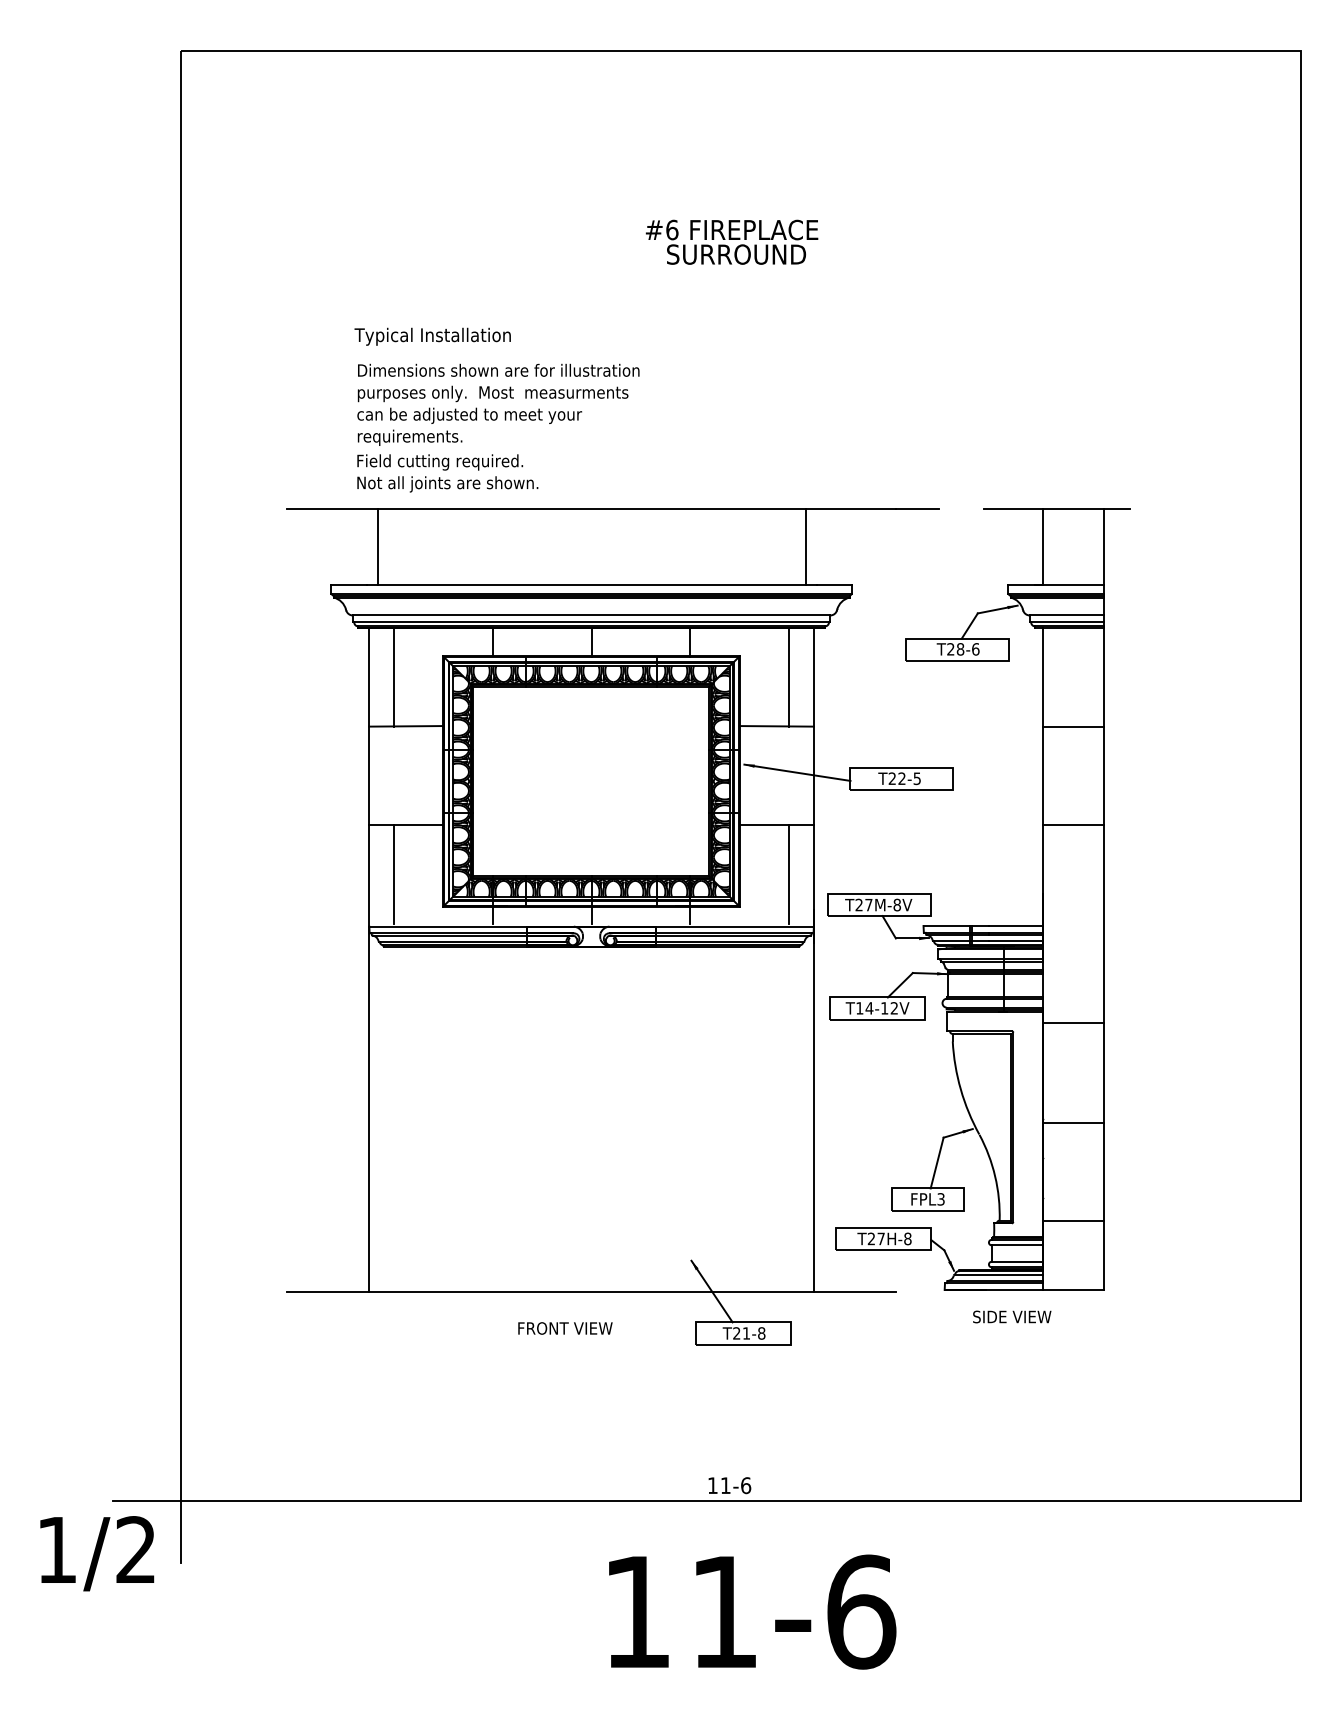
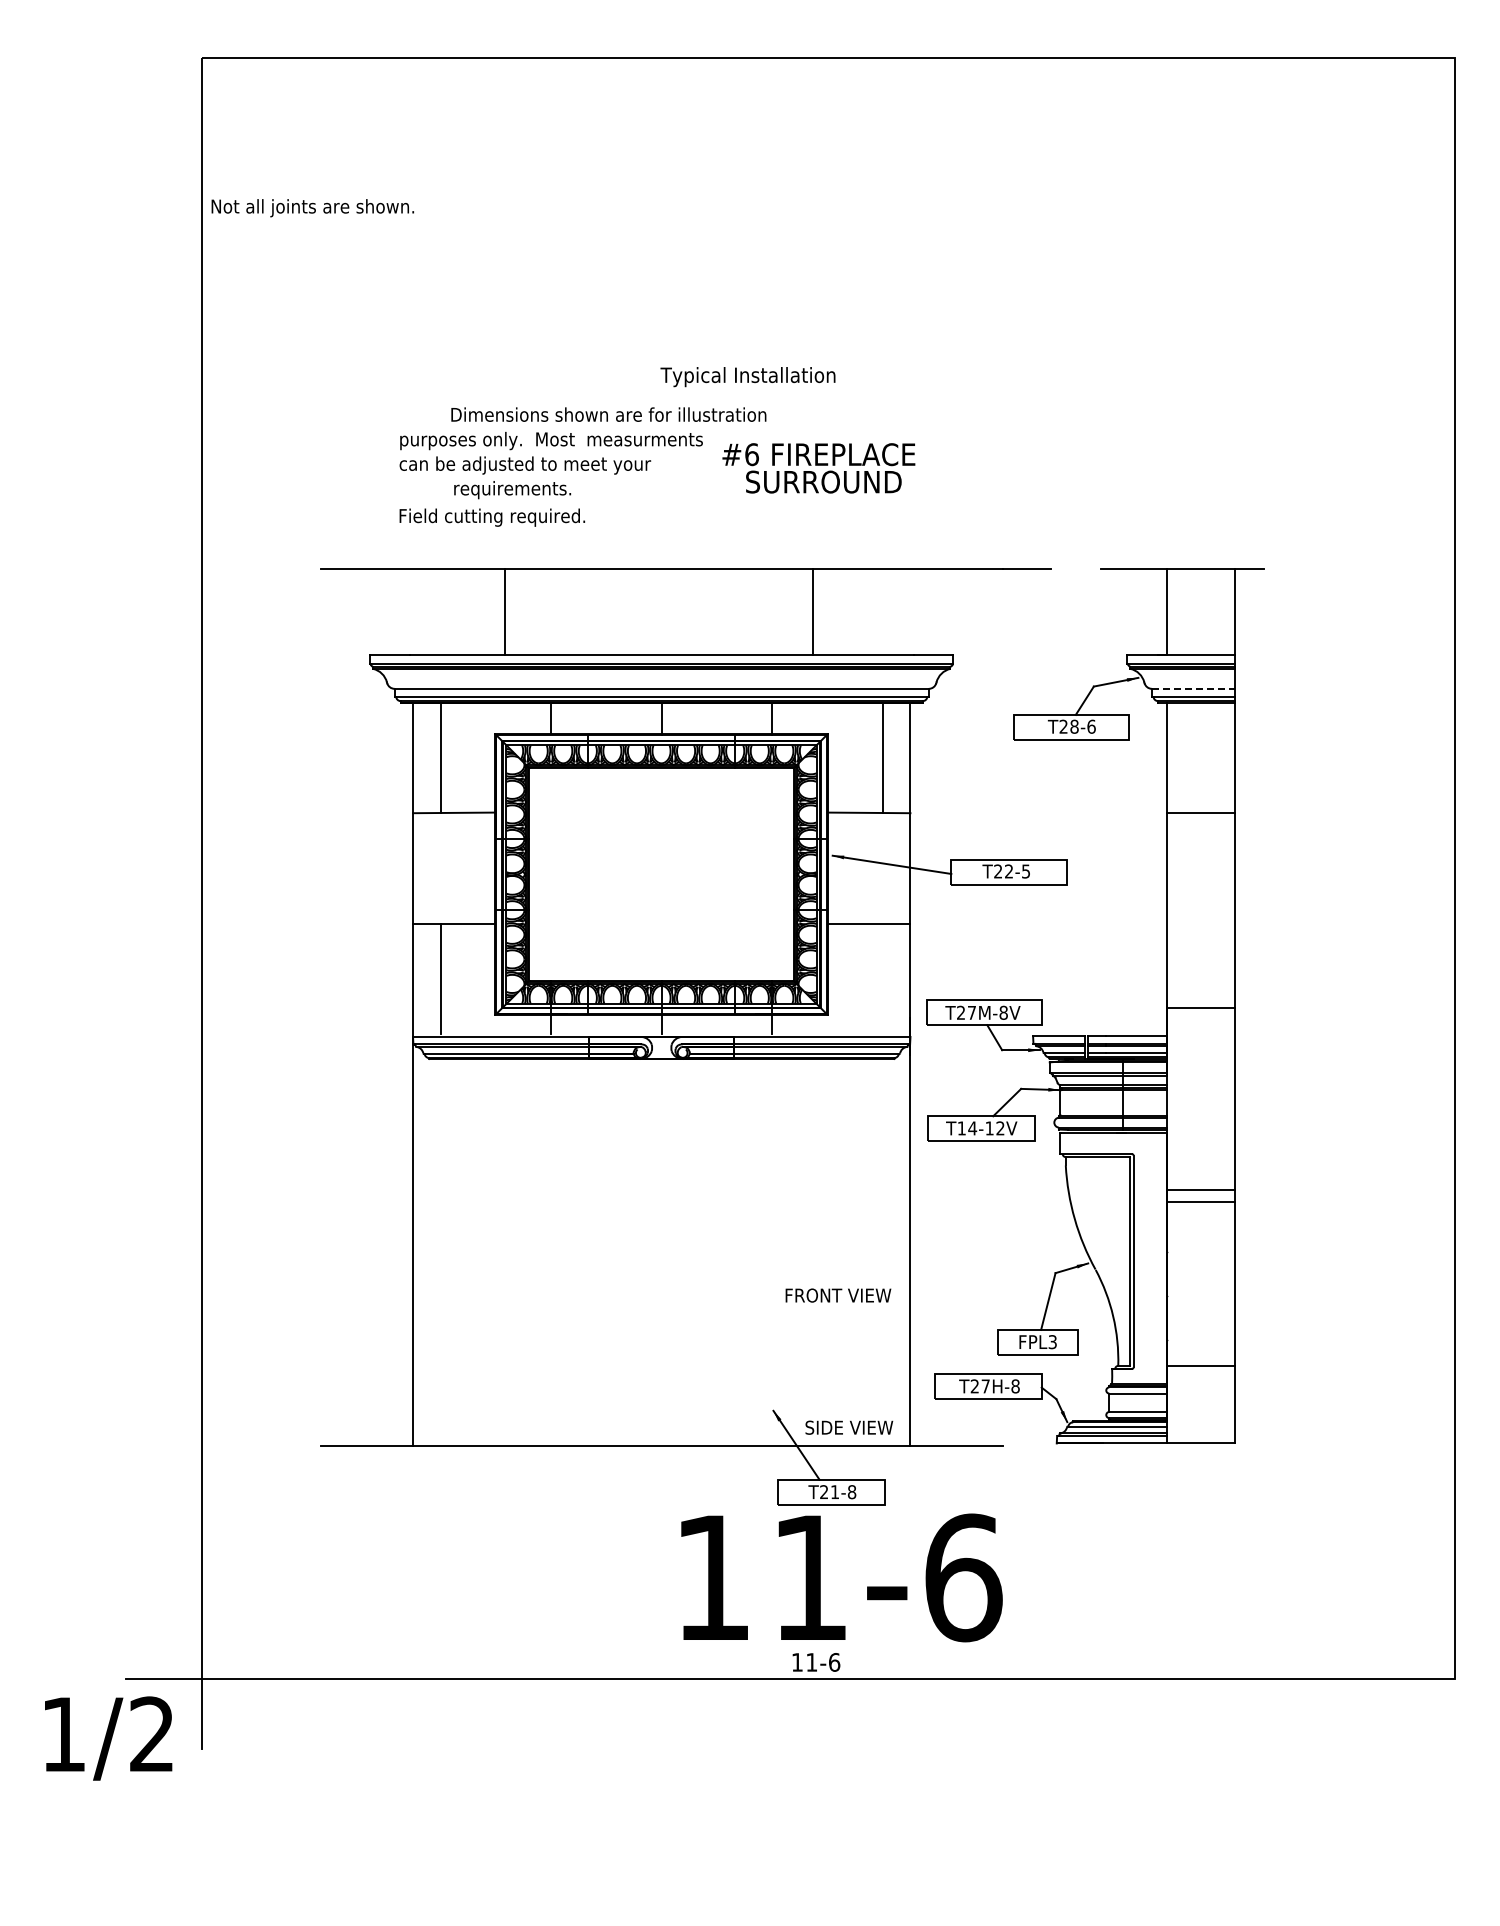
text: (731, 242) -> (818, 468), moved
text: (432, 337) -> (747, 377), moved
text: (498, 370) -> (608, 414), moved
text: (409, 438) -> (512, 490), moved
text: (447, 484) -> (312, 208), moved
line: (377, 547) -> (505, 612), moved
line: (805, 547) -> (813, 612), moved
line: (1066, 615) -> (1193, 688), solid -> dashed
line: (1073, 825) -> (1200, 1007), moved
line: (788, 874) -> (882, 978), removed
line: (1073, 1022) -> (1200, 1201), moved
line: (1073, 1122) -> (1200, 1190), moved
text: (1012, 1316) -> (849, 1427), moved
text: (565, 1328) -> (838, 1295), moved
text: (752, 1611) -> (841, 1577), moved

